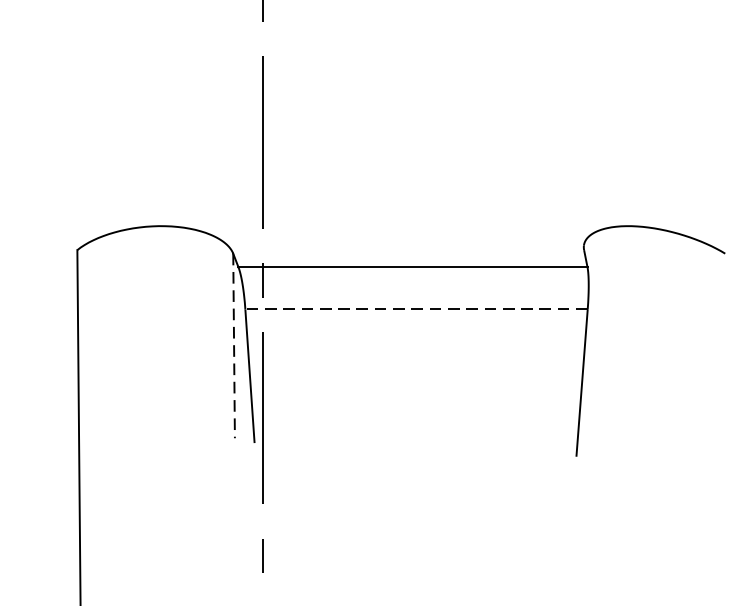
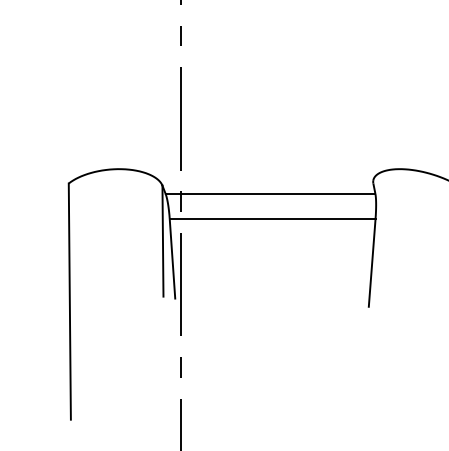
line: (416, 309) -> (272, 219), dashed -> solid
line: (233, 346) -> (162, 241), dashed -> solid

